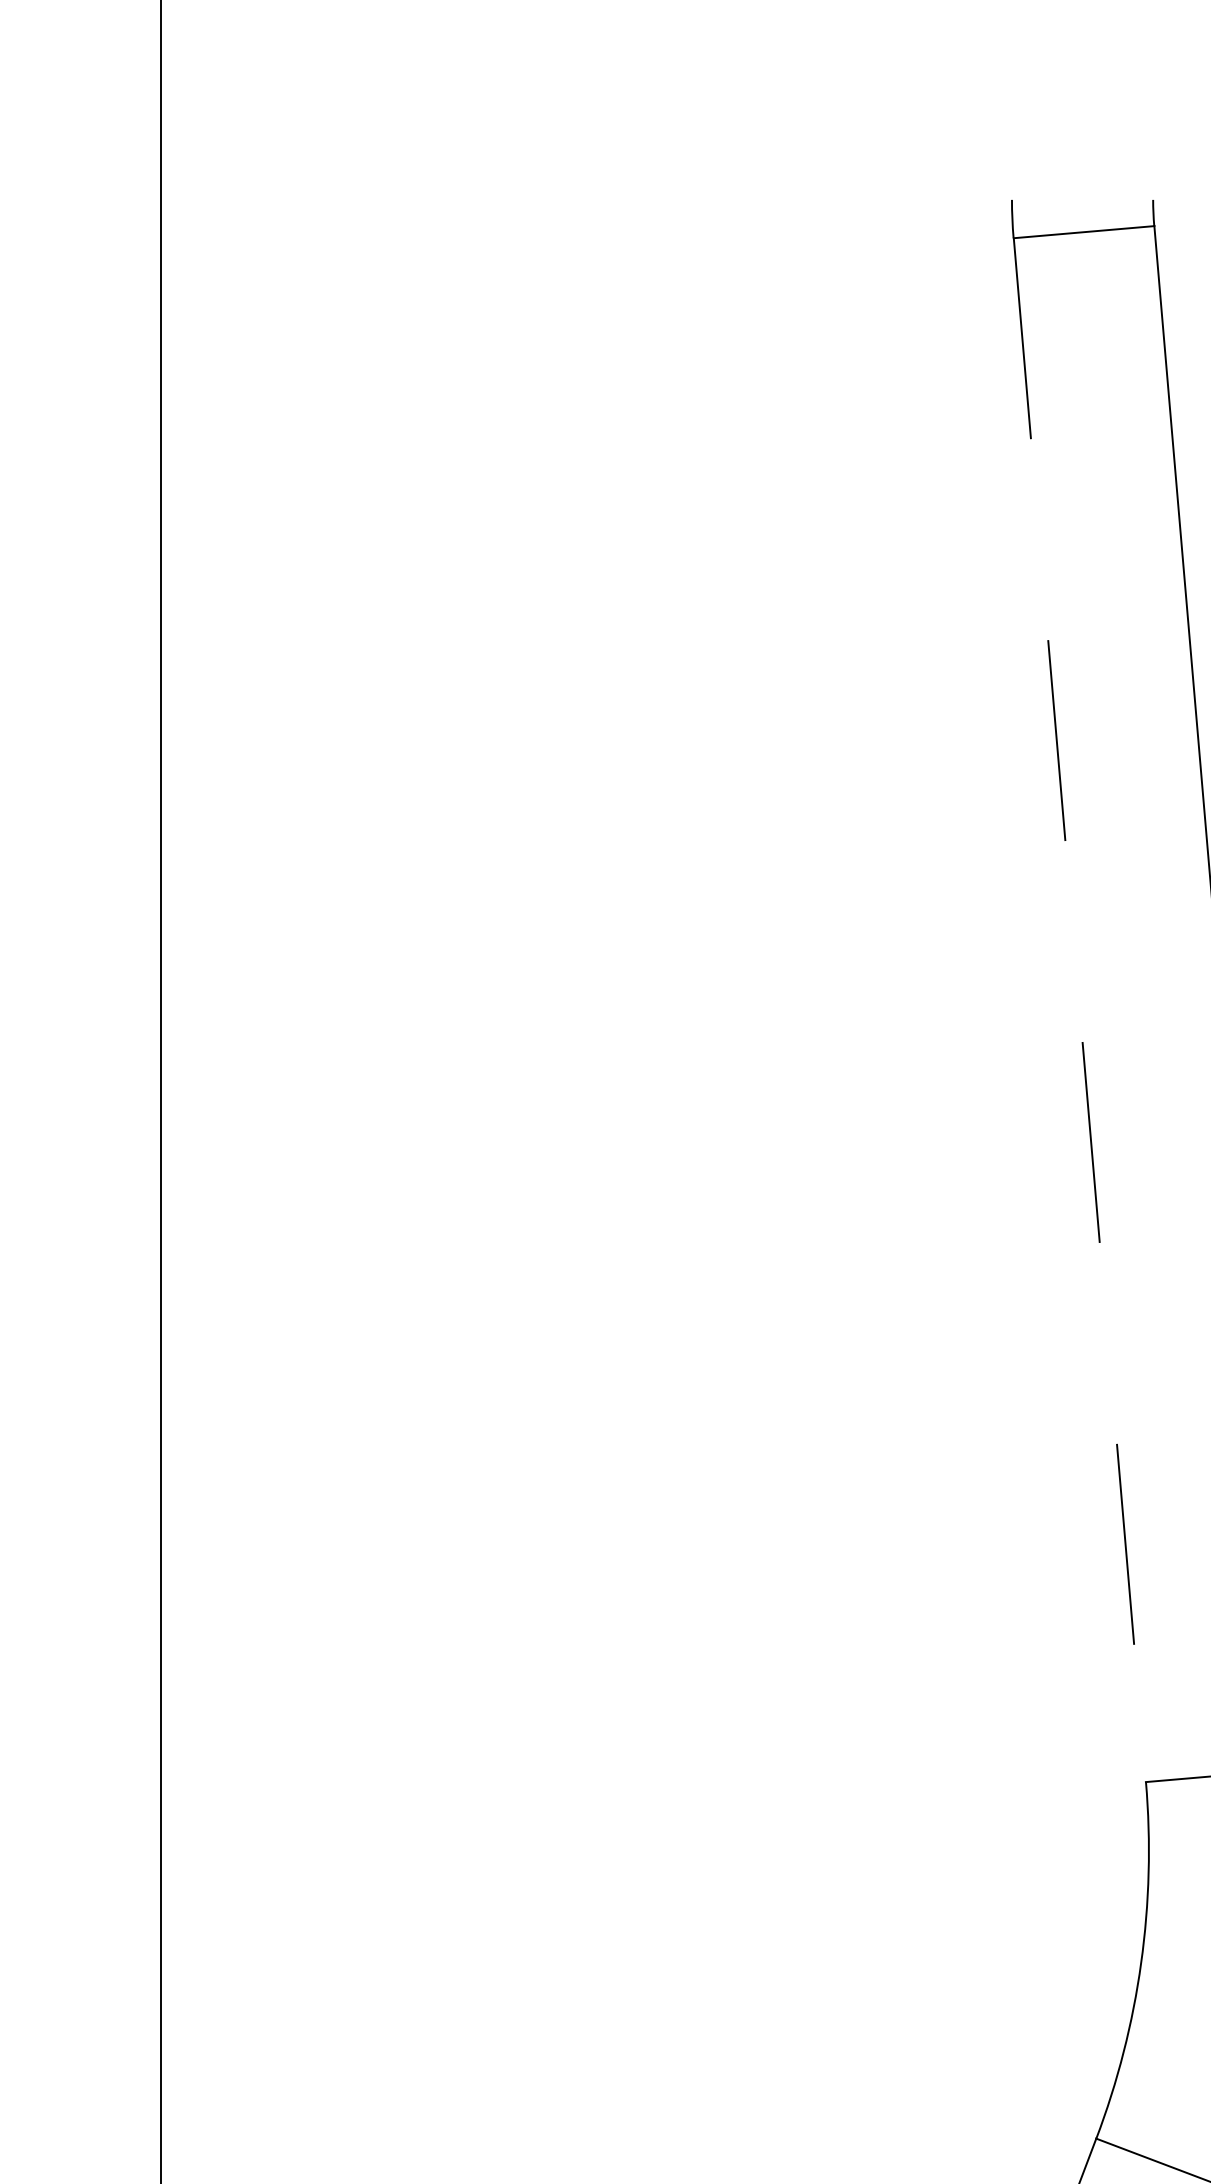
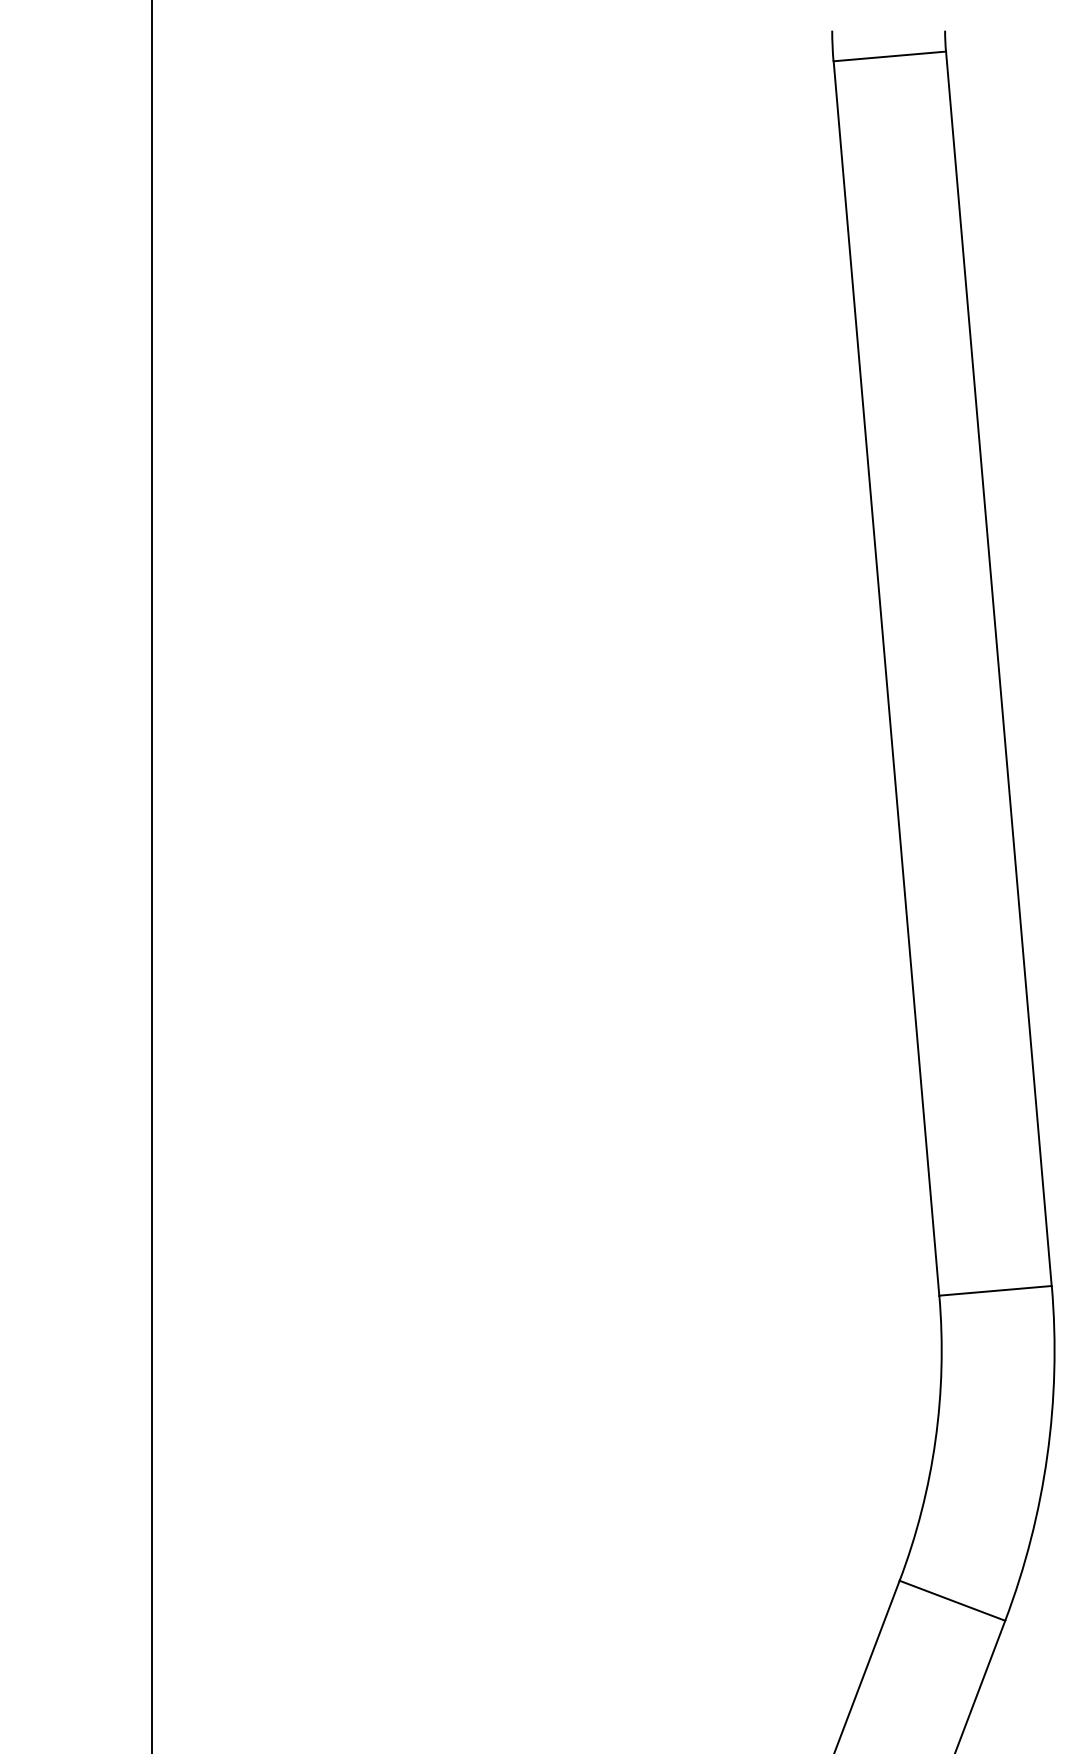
line: (1079, 1010) -> (886, 678), dashed -> solid

